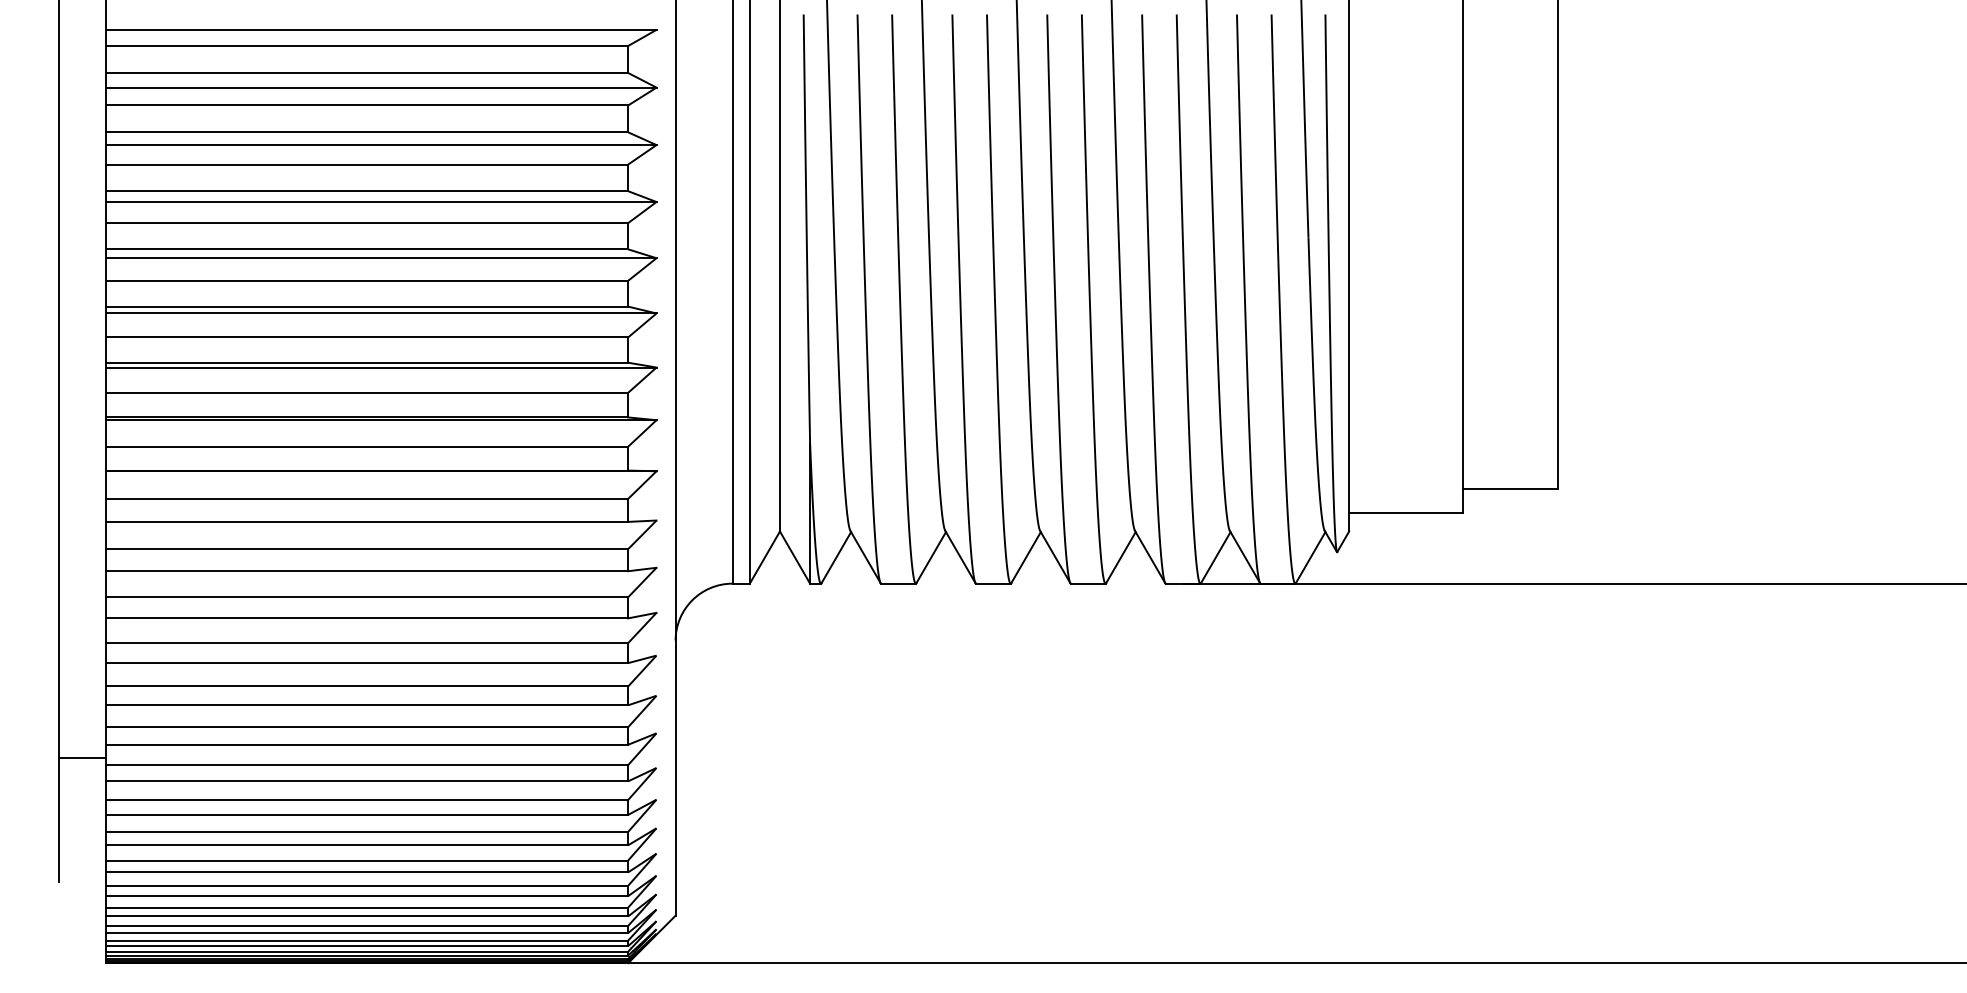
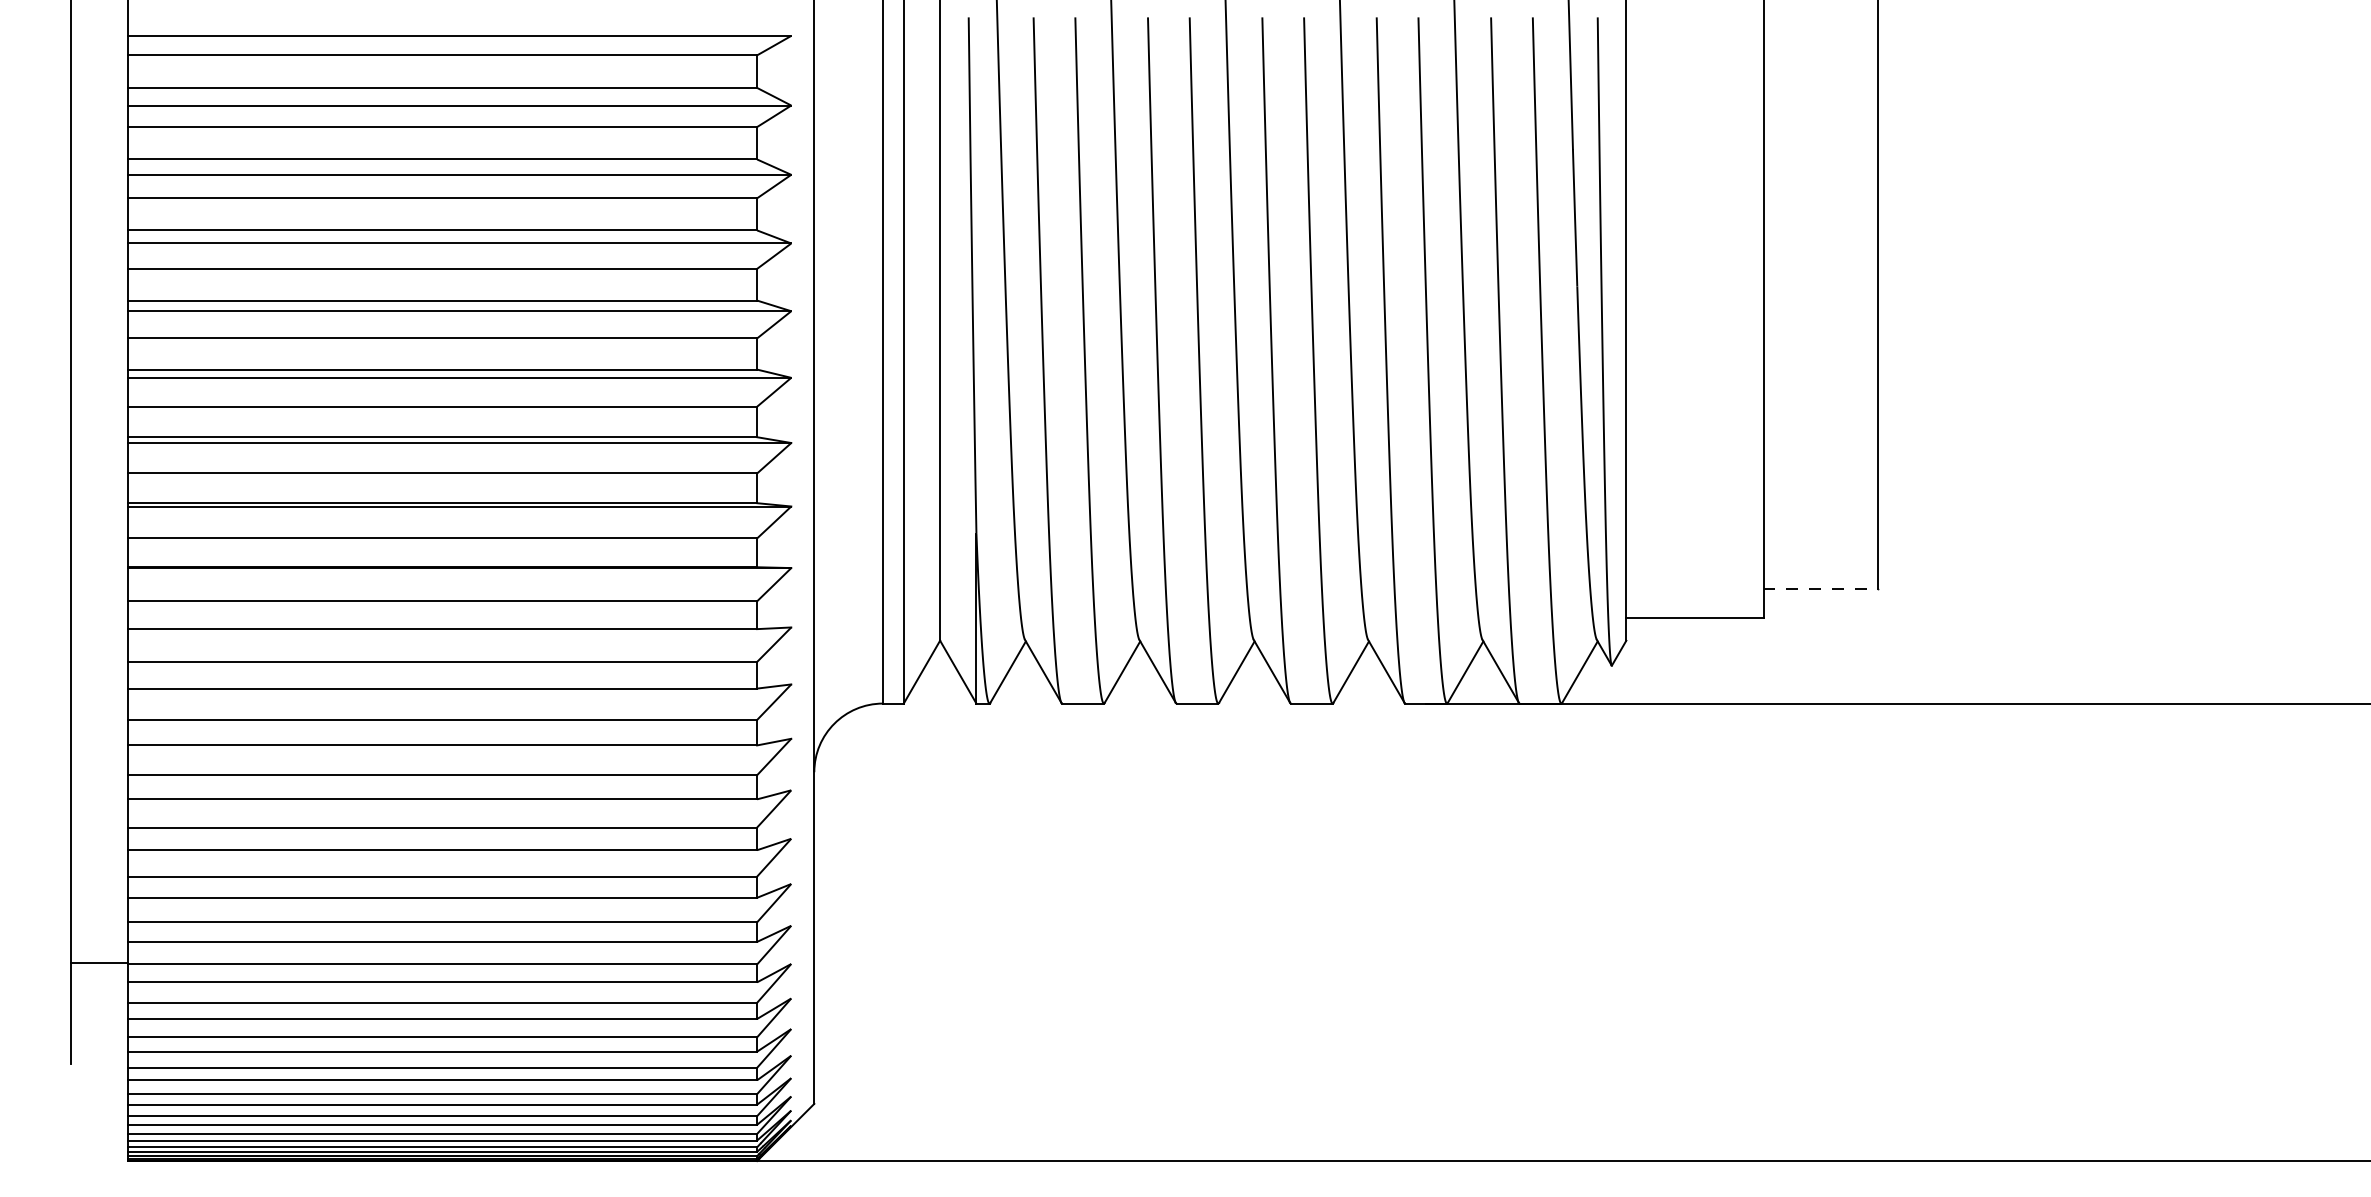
line: (1510, 488) -> (1820, 588), solid -> dashed
line: (82, 757) -> (99, 962), moved

